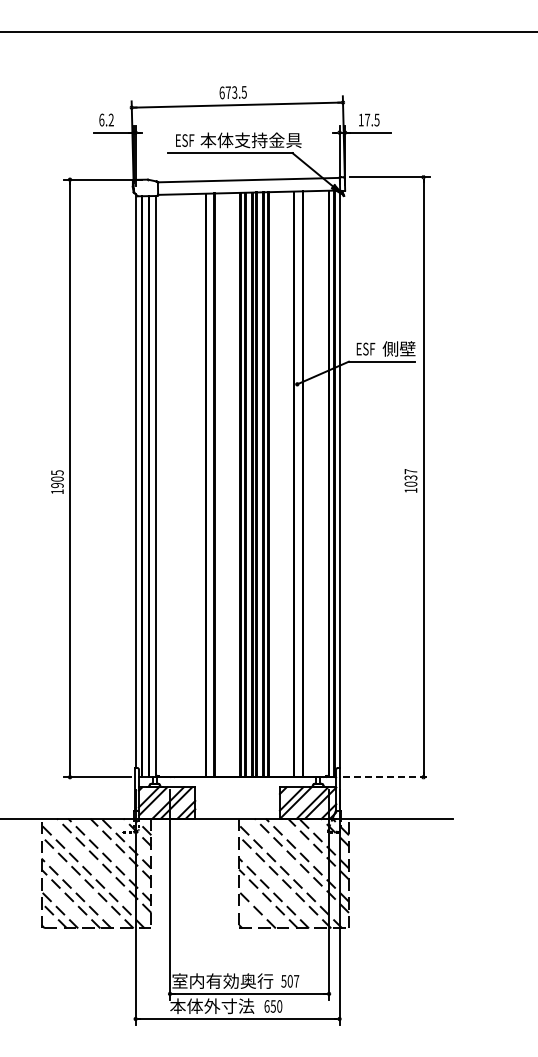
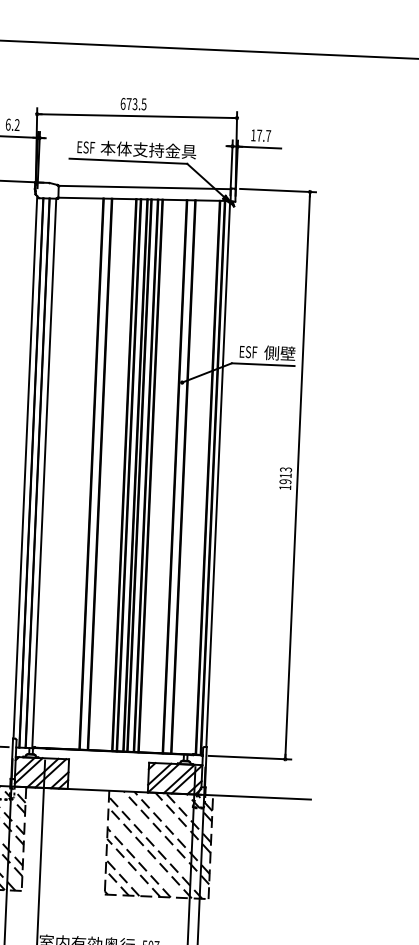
text: (376, 120) -> (267, 136), 17.5 -> 17.7
text: (410, 477) -> (285, 475), 1037 -> 1913
line: (386, 777) -> (250, 757), dashed -> solid
line: (251, 915) -> (116, 882), added

